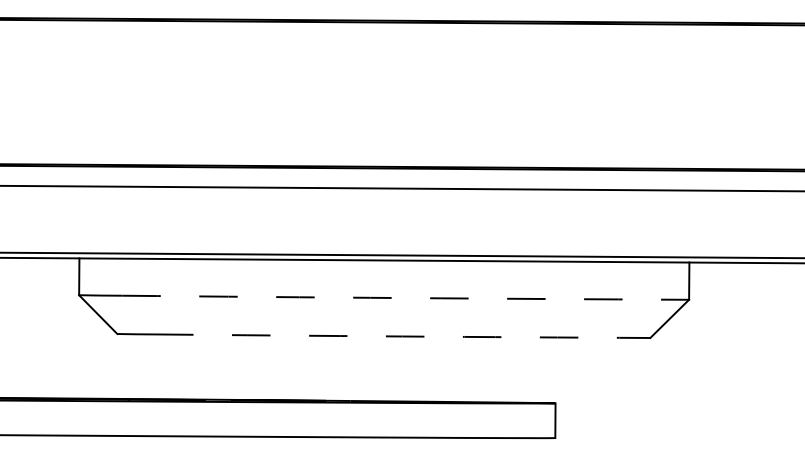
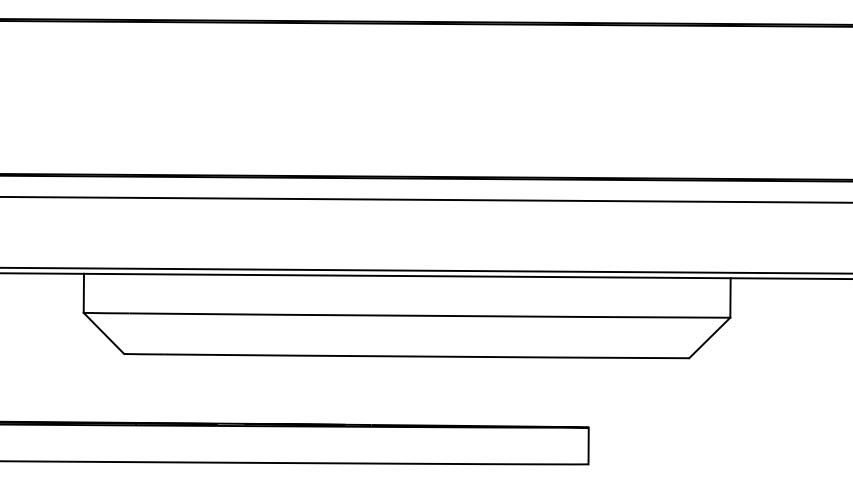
arc: (405, 297) -> (429, 315), dashed -> solid
arc: (402, 336) -> (426, 356), dashed -> solid

